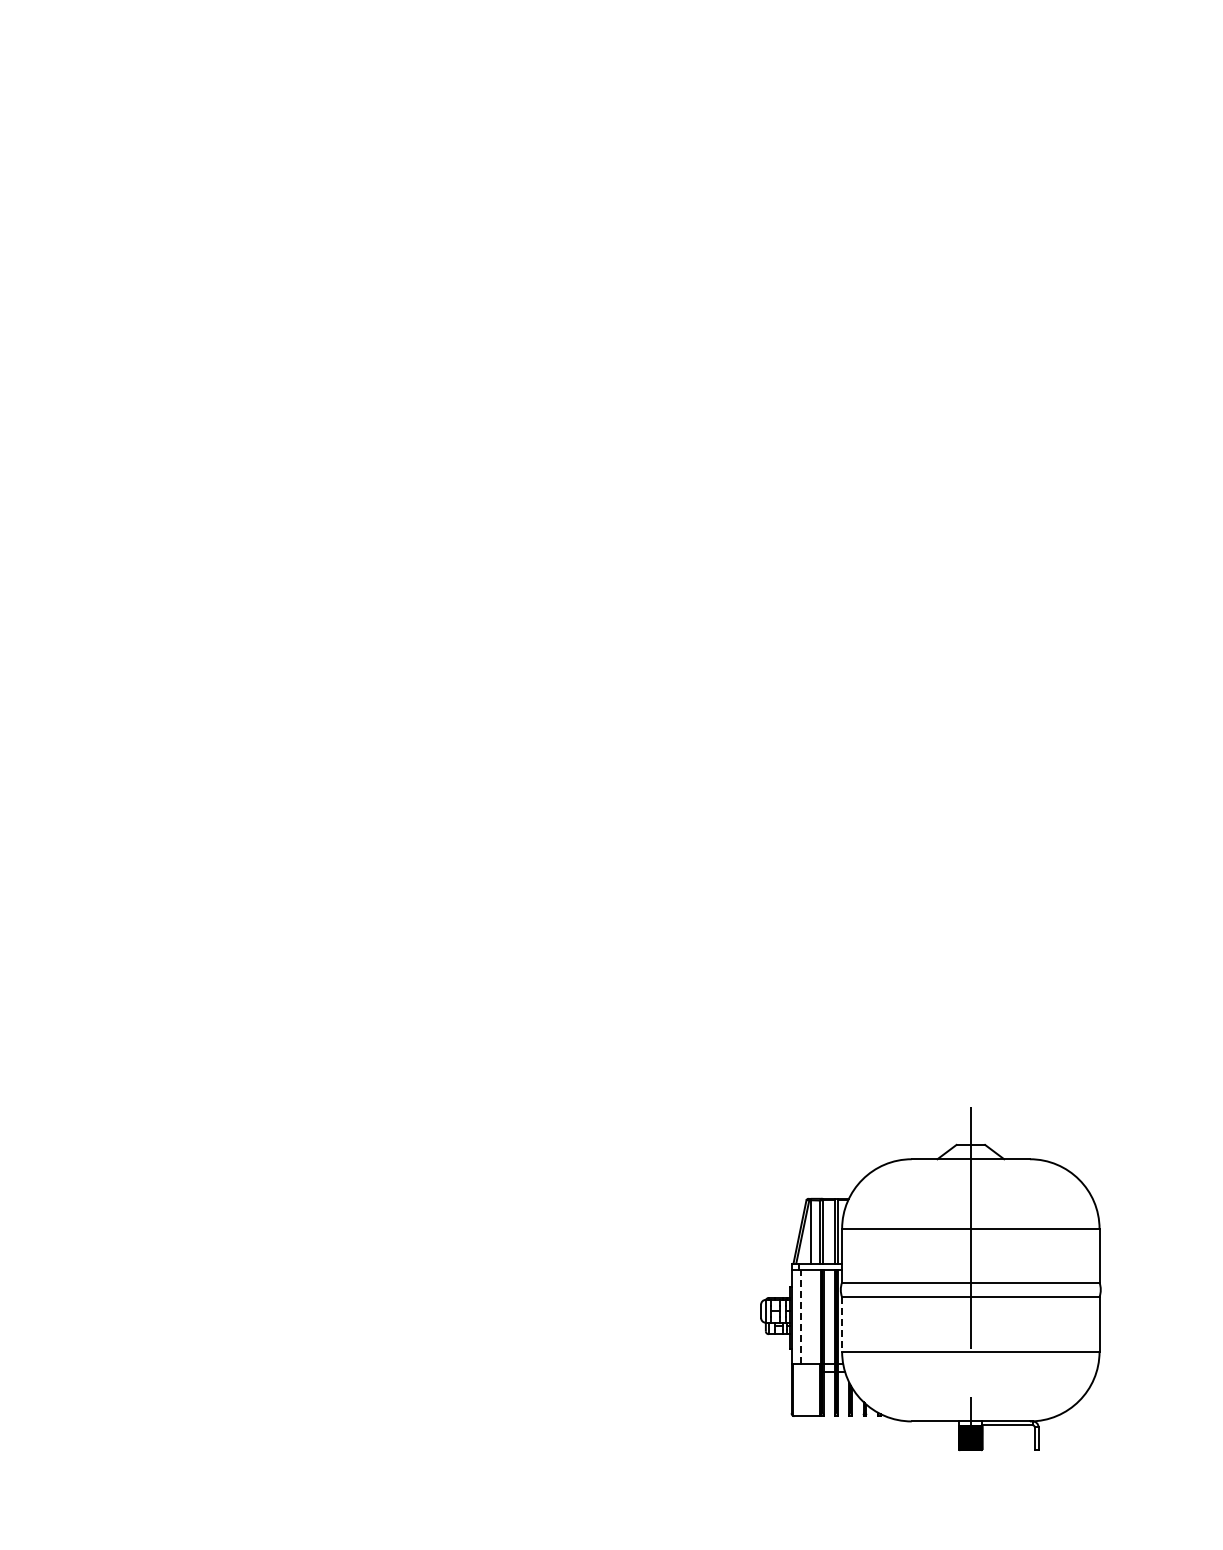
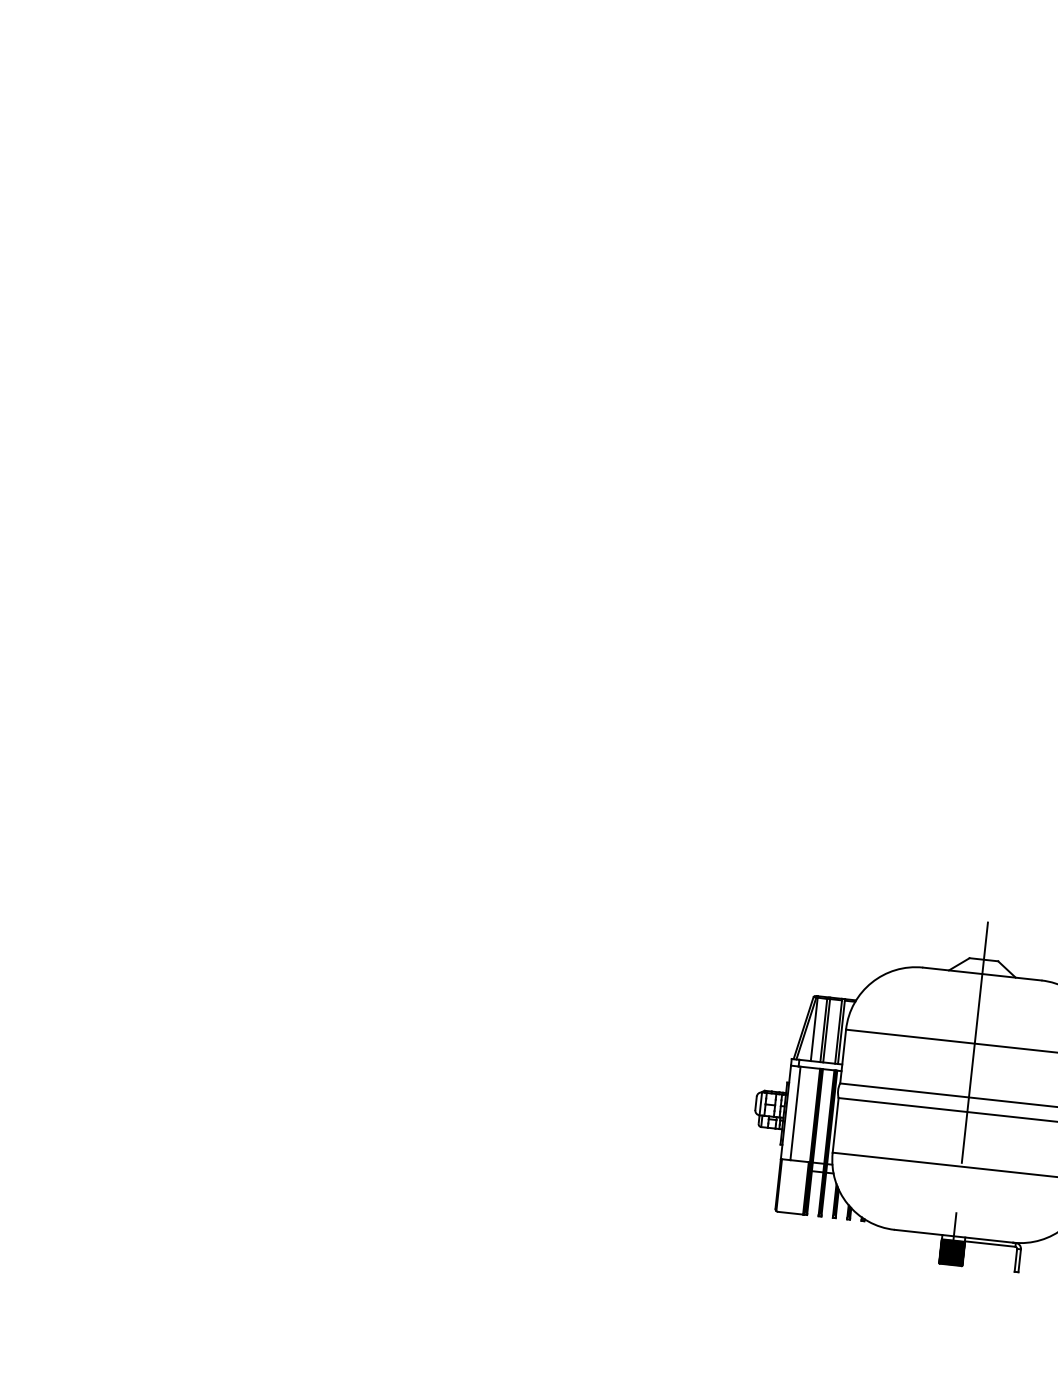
line: (801, 1317) -> (795, 1113), dashed -> solid
line: (842, 1325) -> (835, 1126), dashed -> solid

